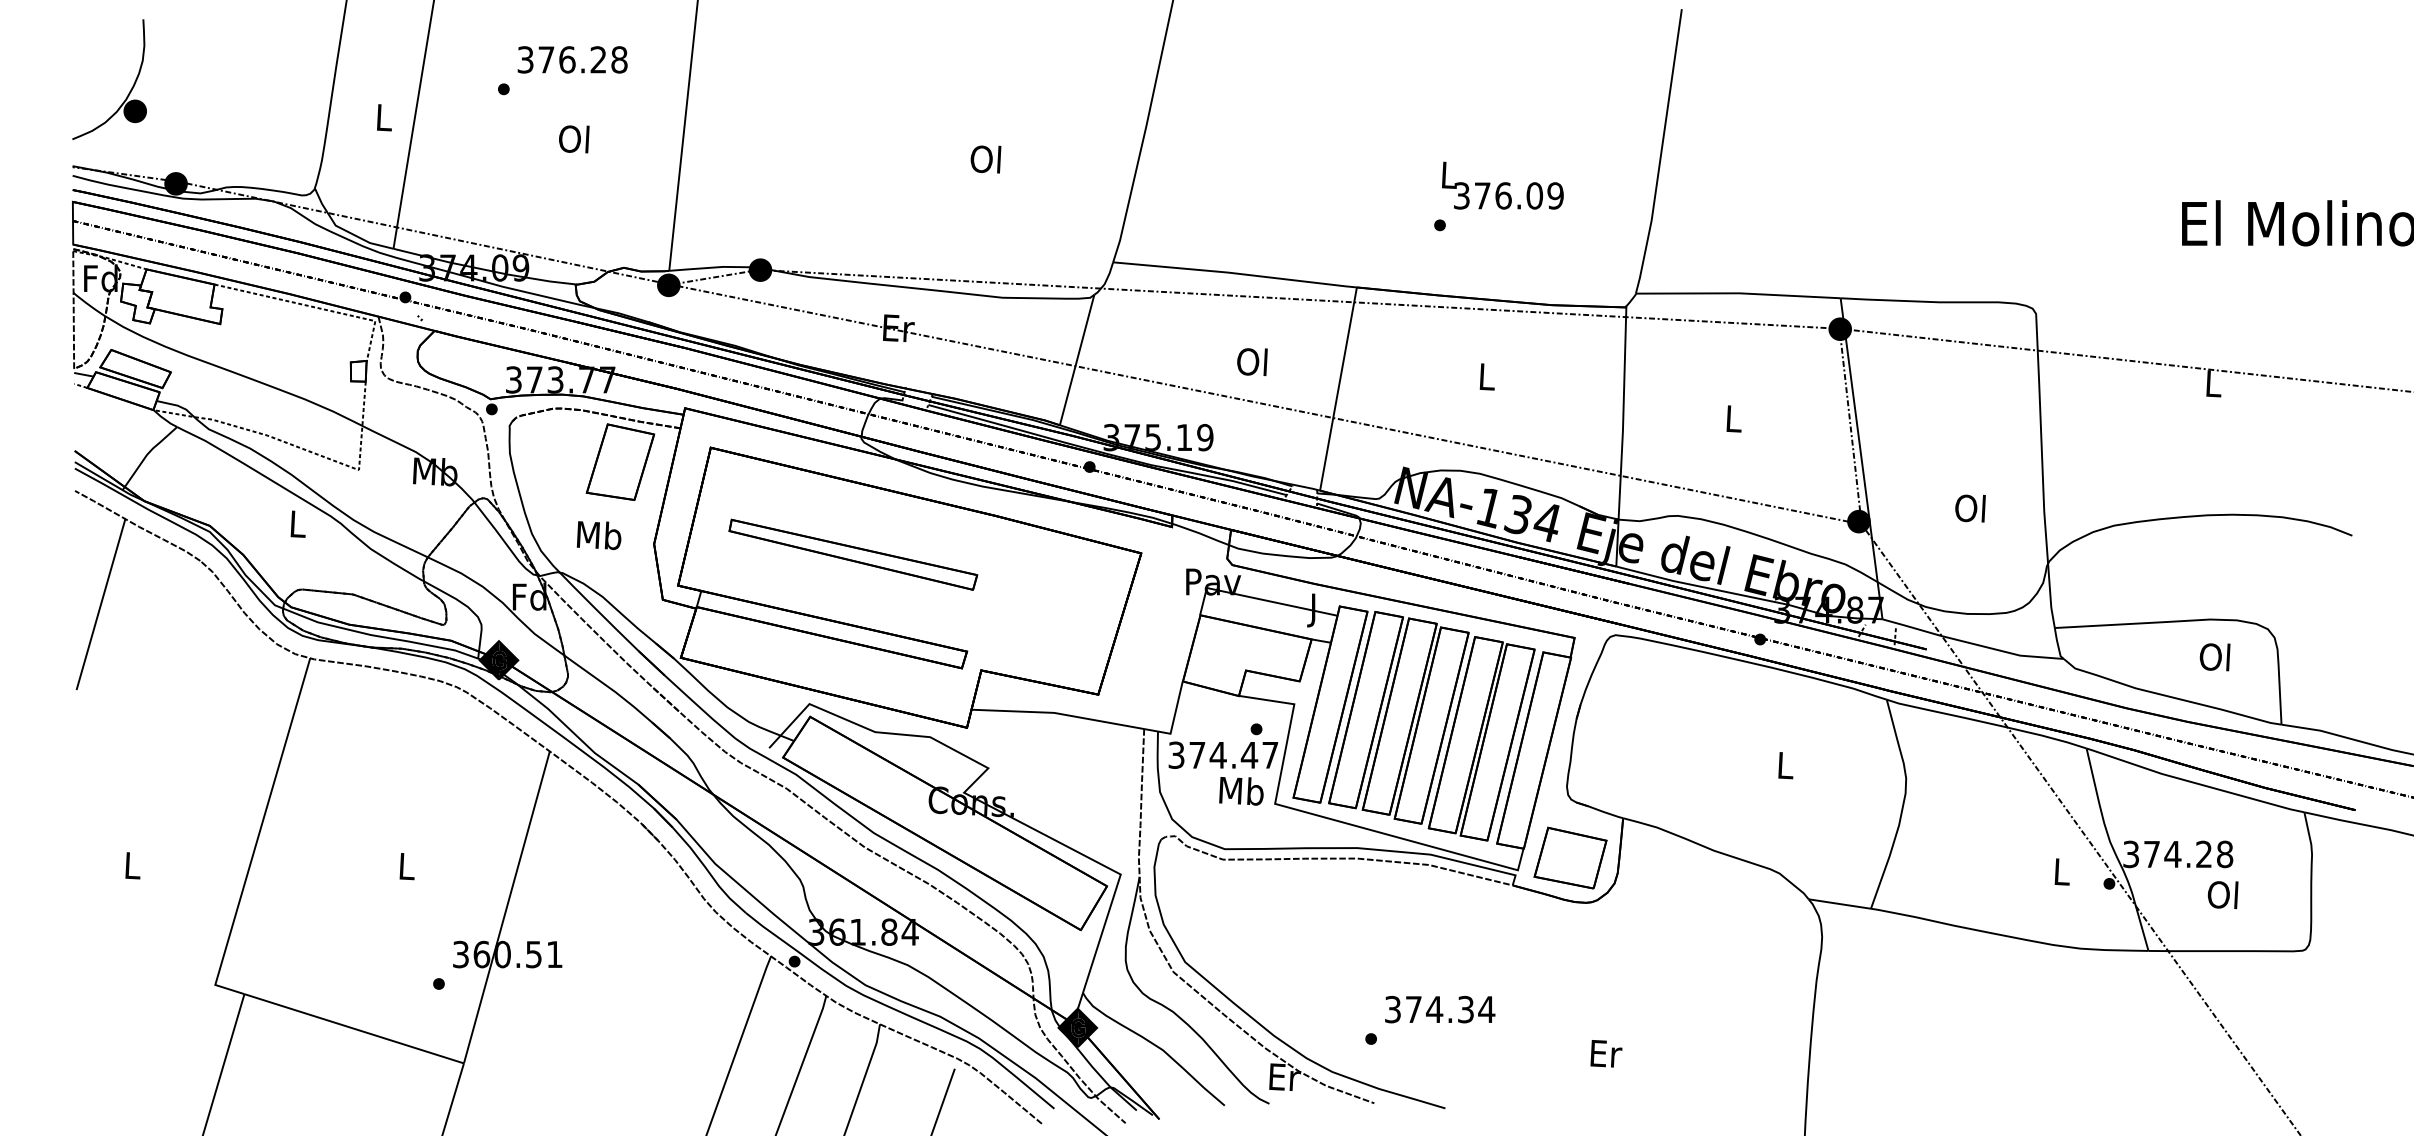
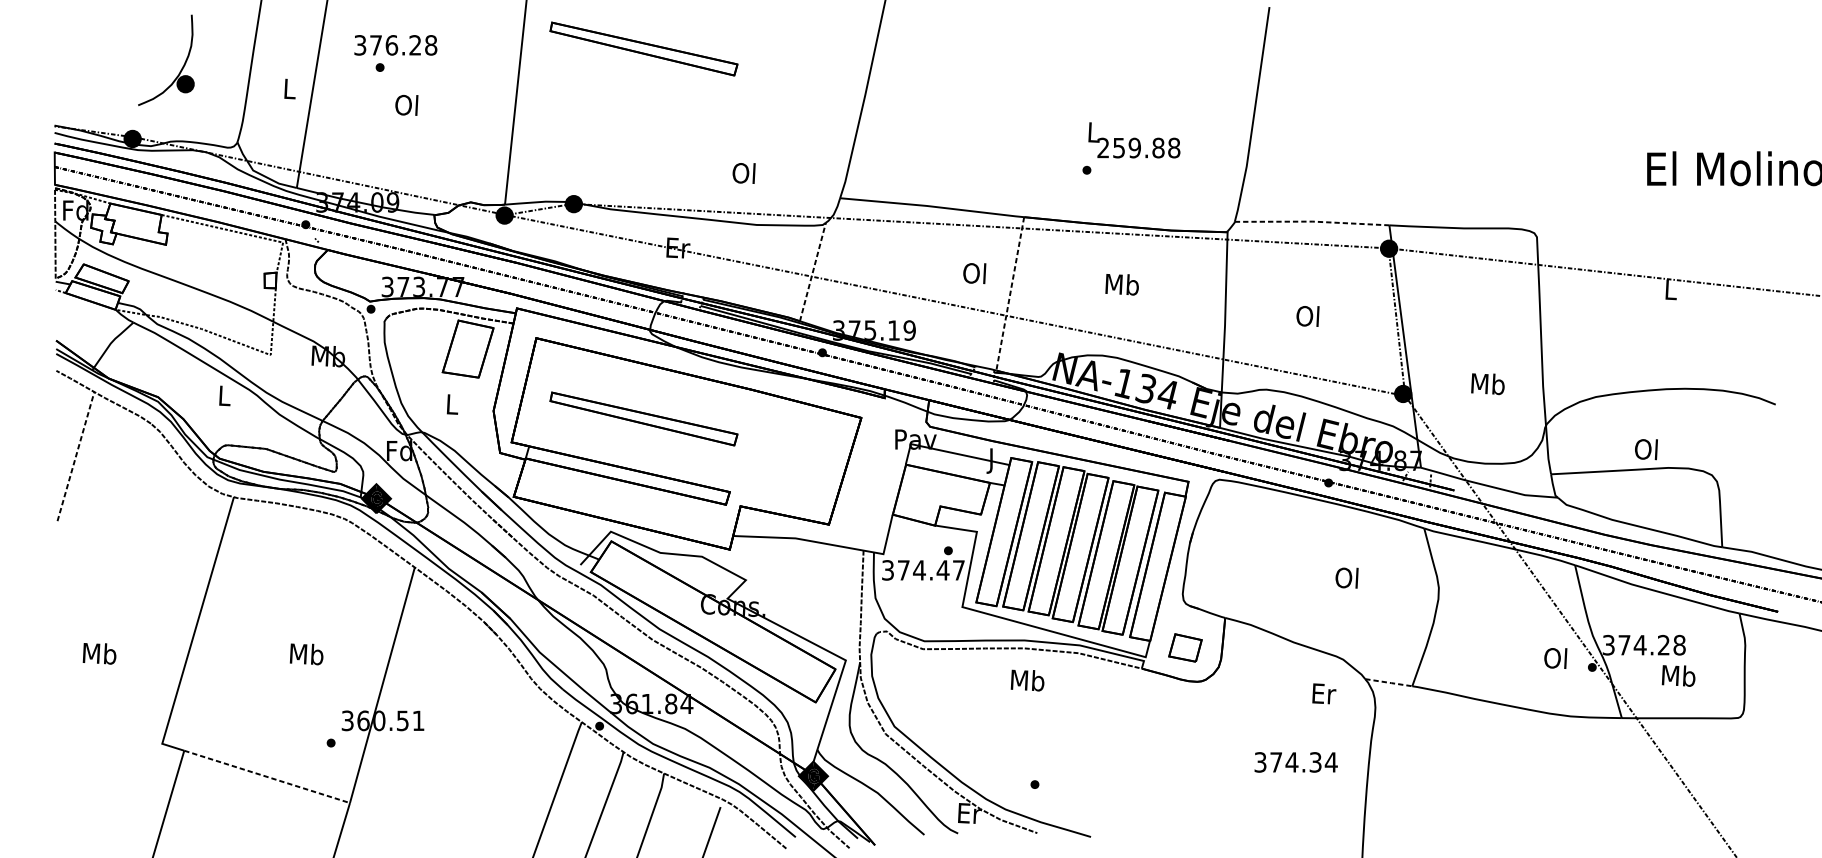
text: (572, 59) -> (395, 45), moved
part: (853, 64) -> (644, 48), added
part: (130, 89) -> (182, 67), moved
text: (574, 139) -> (407, 105), moved
text: (985, 159) -> (743, 173), moved
text: (1508, 195) -> (1138, 147), 376.09 -> 259.88
line: (1739, 293) -> (1313, 221), solid -> dashed
line: (1077, 359) -> (813, 271), solid -> dashed
text: (1252, 362) -> (974, 273), moved
text: (1486, 376) -> (1122, 284), L -> Mb
line: (1338, 389) -> (1010, 294), solid -> dashed
text: (1732, 418) -> (1307, 316), L -> Ol
text: (1970, 508) -> (1487, 384), Ol -> Mb
text: (598, 535) -> (451, 404), Mb -> L
line: (101, 604) -> (76, 456), solid -> dashed
text: (2214, 657) -> (1645, 449), moved
text: (1784, 765) -> (1347, 578), L -> Ol
text: (1241, 791) -> (1027, 680), moved
part: (1570, 857) -> (1185, 647), size x0.6
text: (132, 865) -> (99, 653), L -> Mb
text: (406, 866) -> (306, 654), L -> Mb
text: (2060, 871) -> (1555, 658), L -> Ol
text: (2223, 894) -> (1678, 675), Ol -> Mb
line: (1840, 904) -> (1389, 683), solid -> dashed
text: (1440, 1009) -> (1296, 762), moved
line: (354, 1028) -> (267, 776), solid -> dashed
text: (1606, 1053) -> (1324, 693), moved

